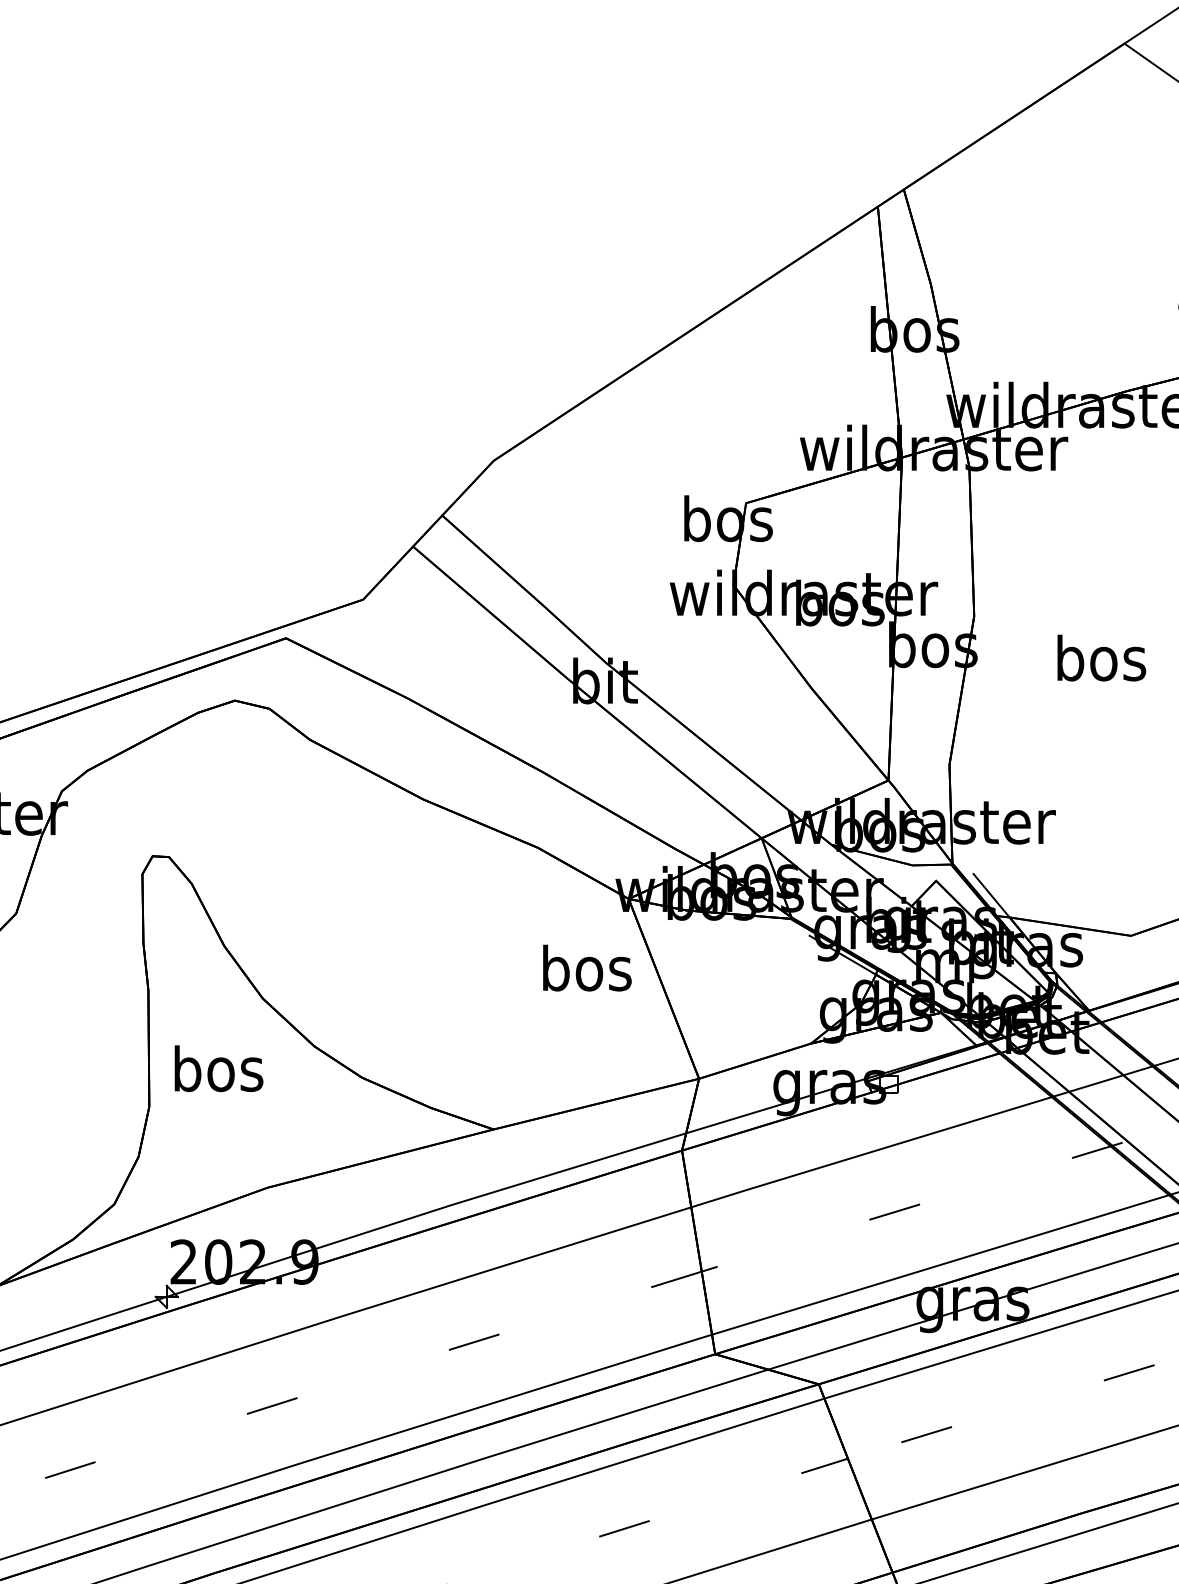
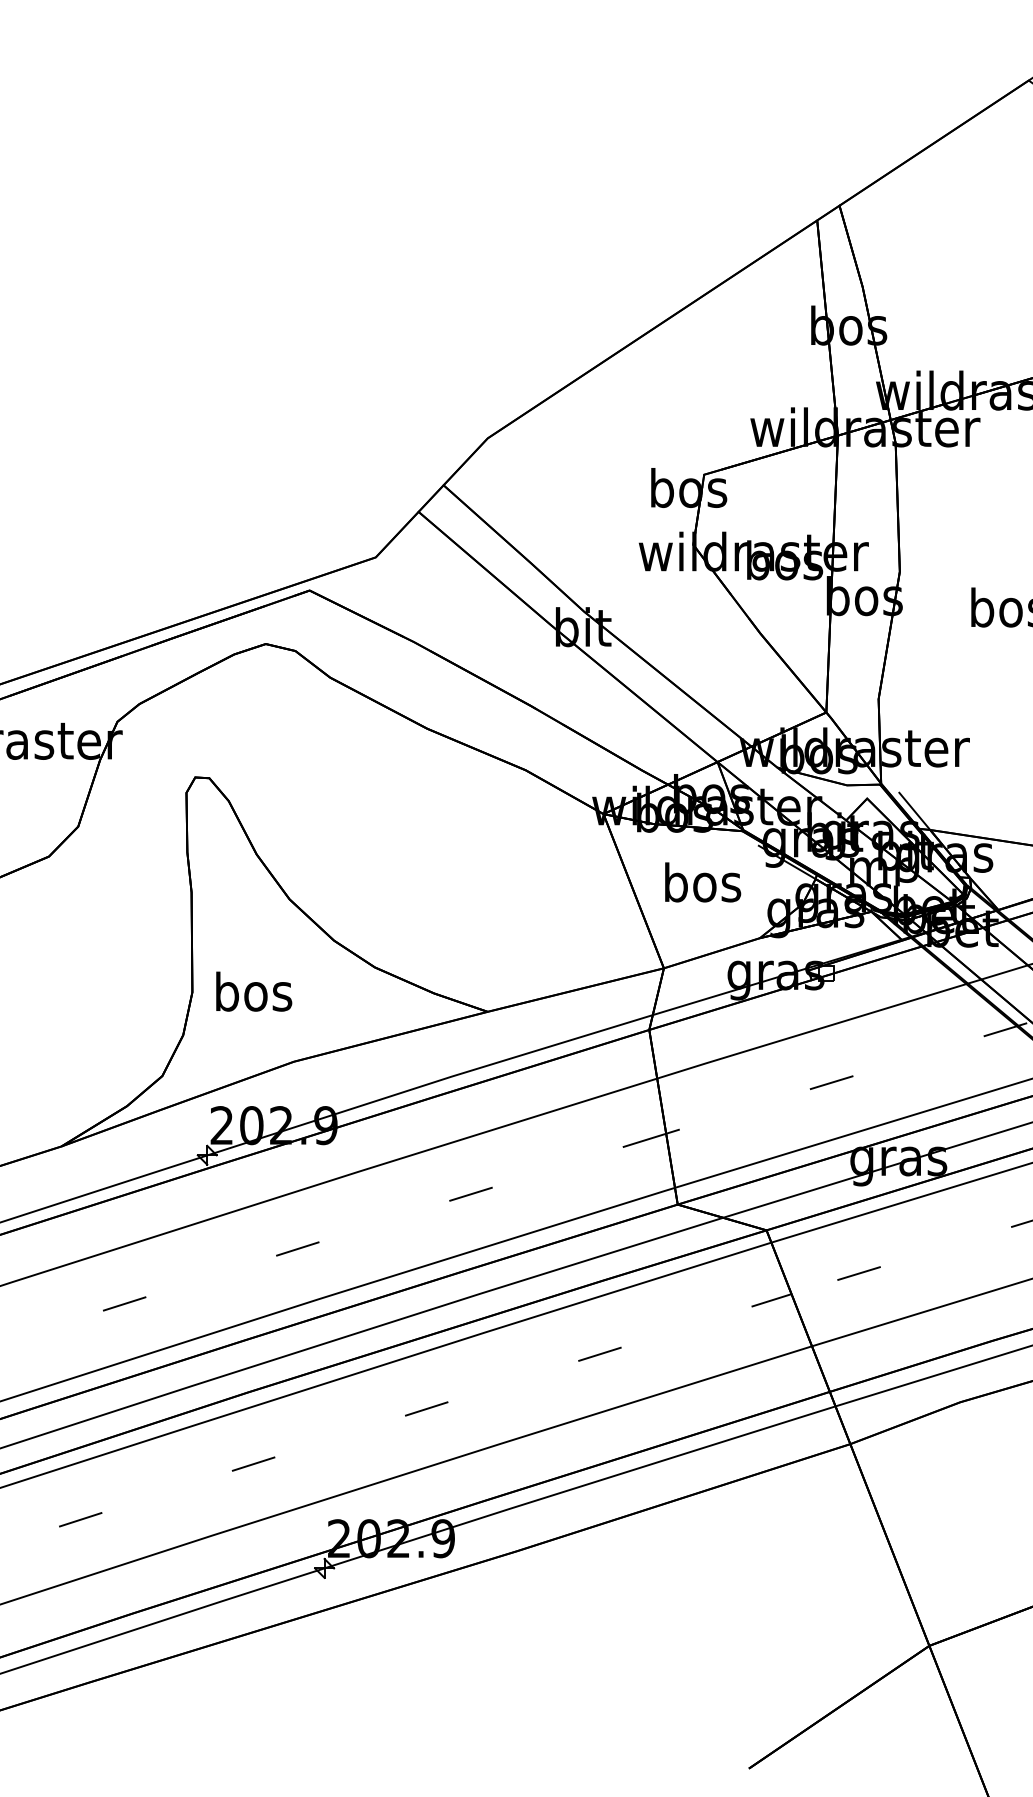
text: (587, 968) -> (703, 882), moved
text: (219, 1068) -> (254, 991), moved

